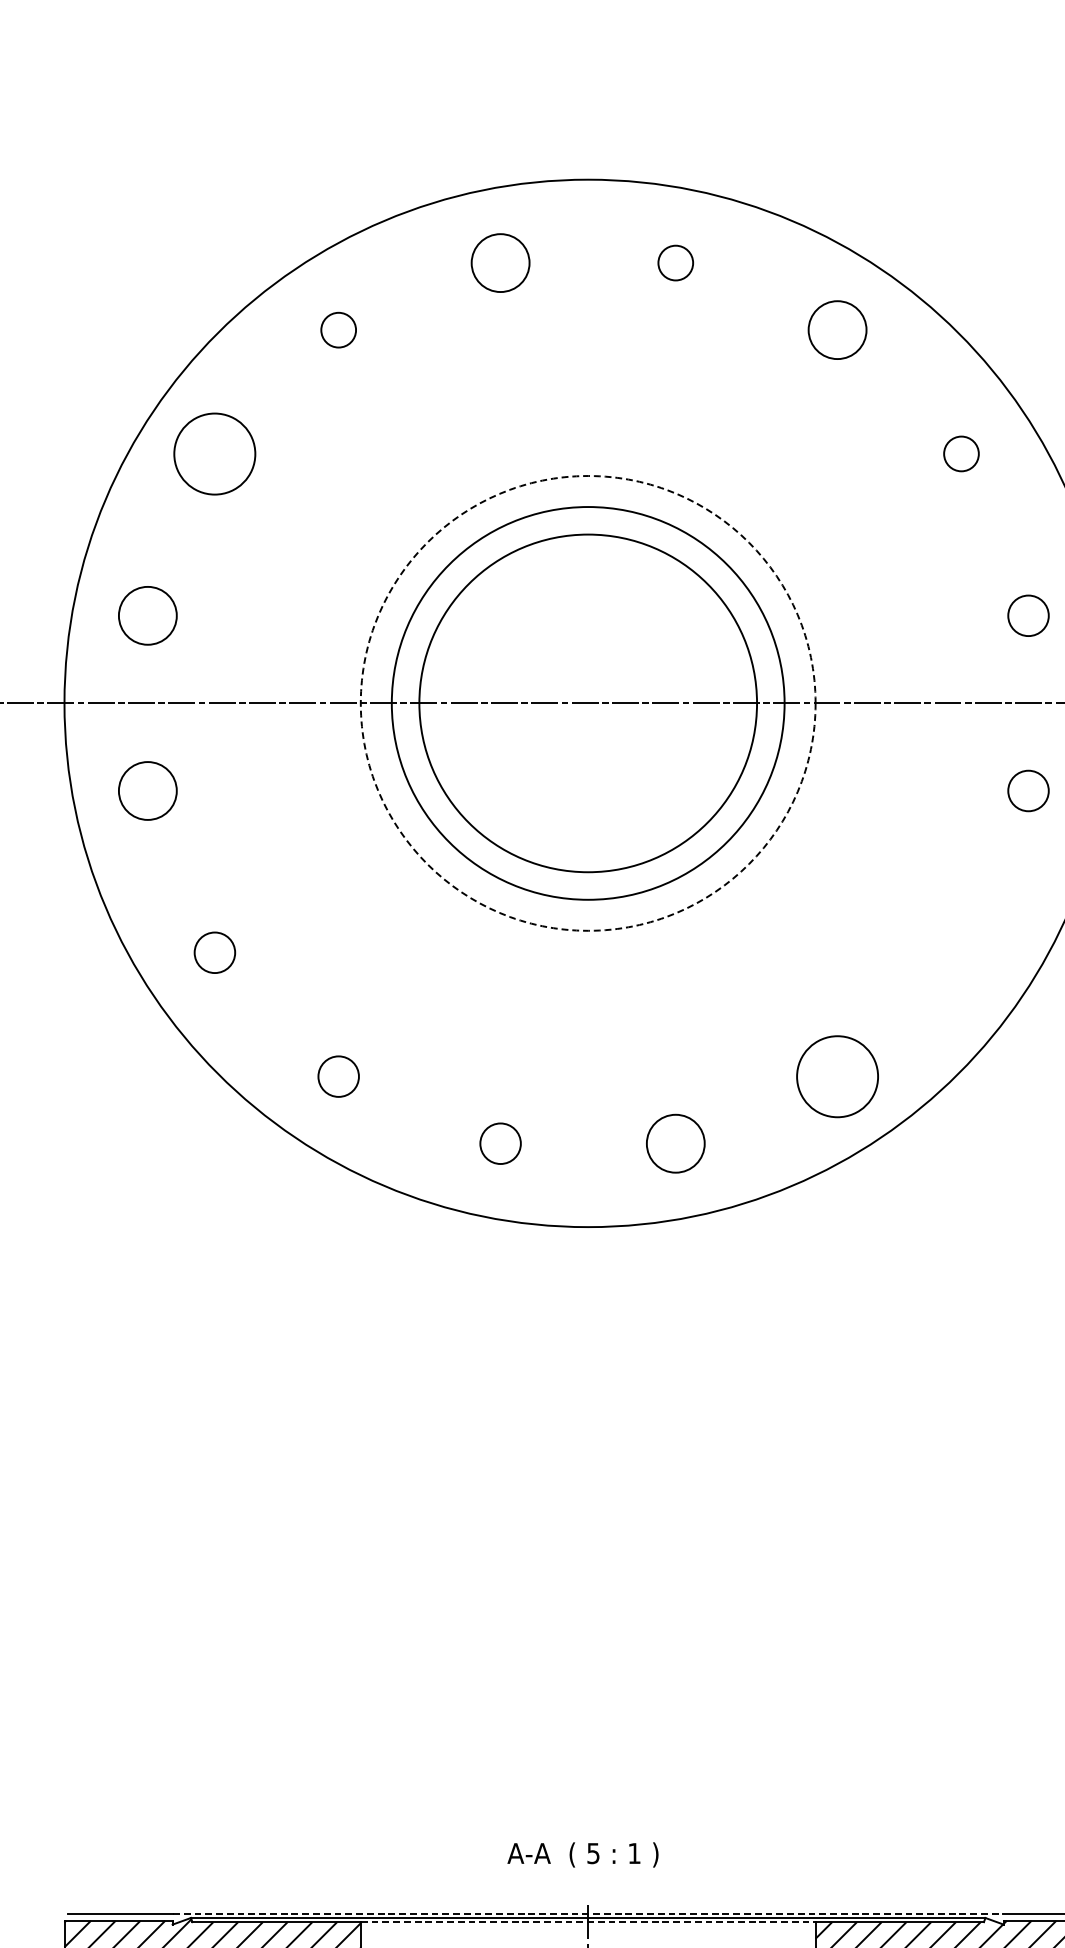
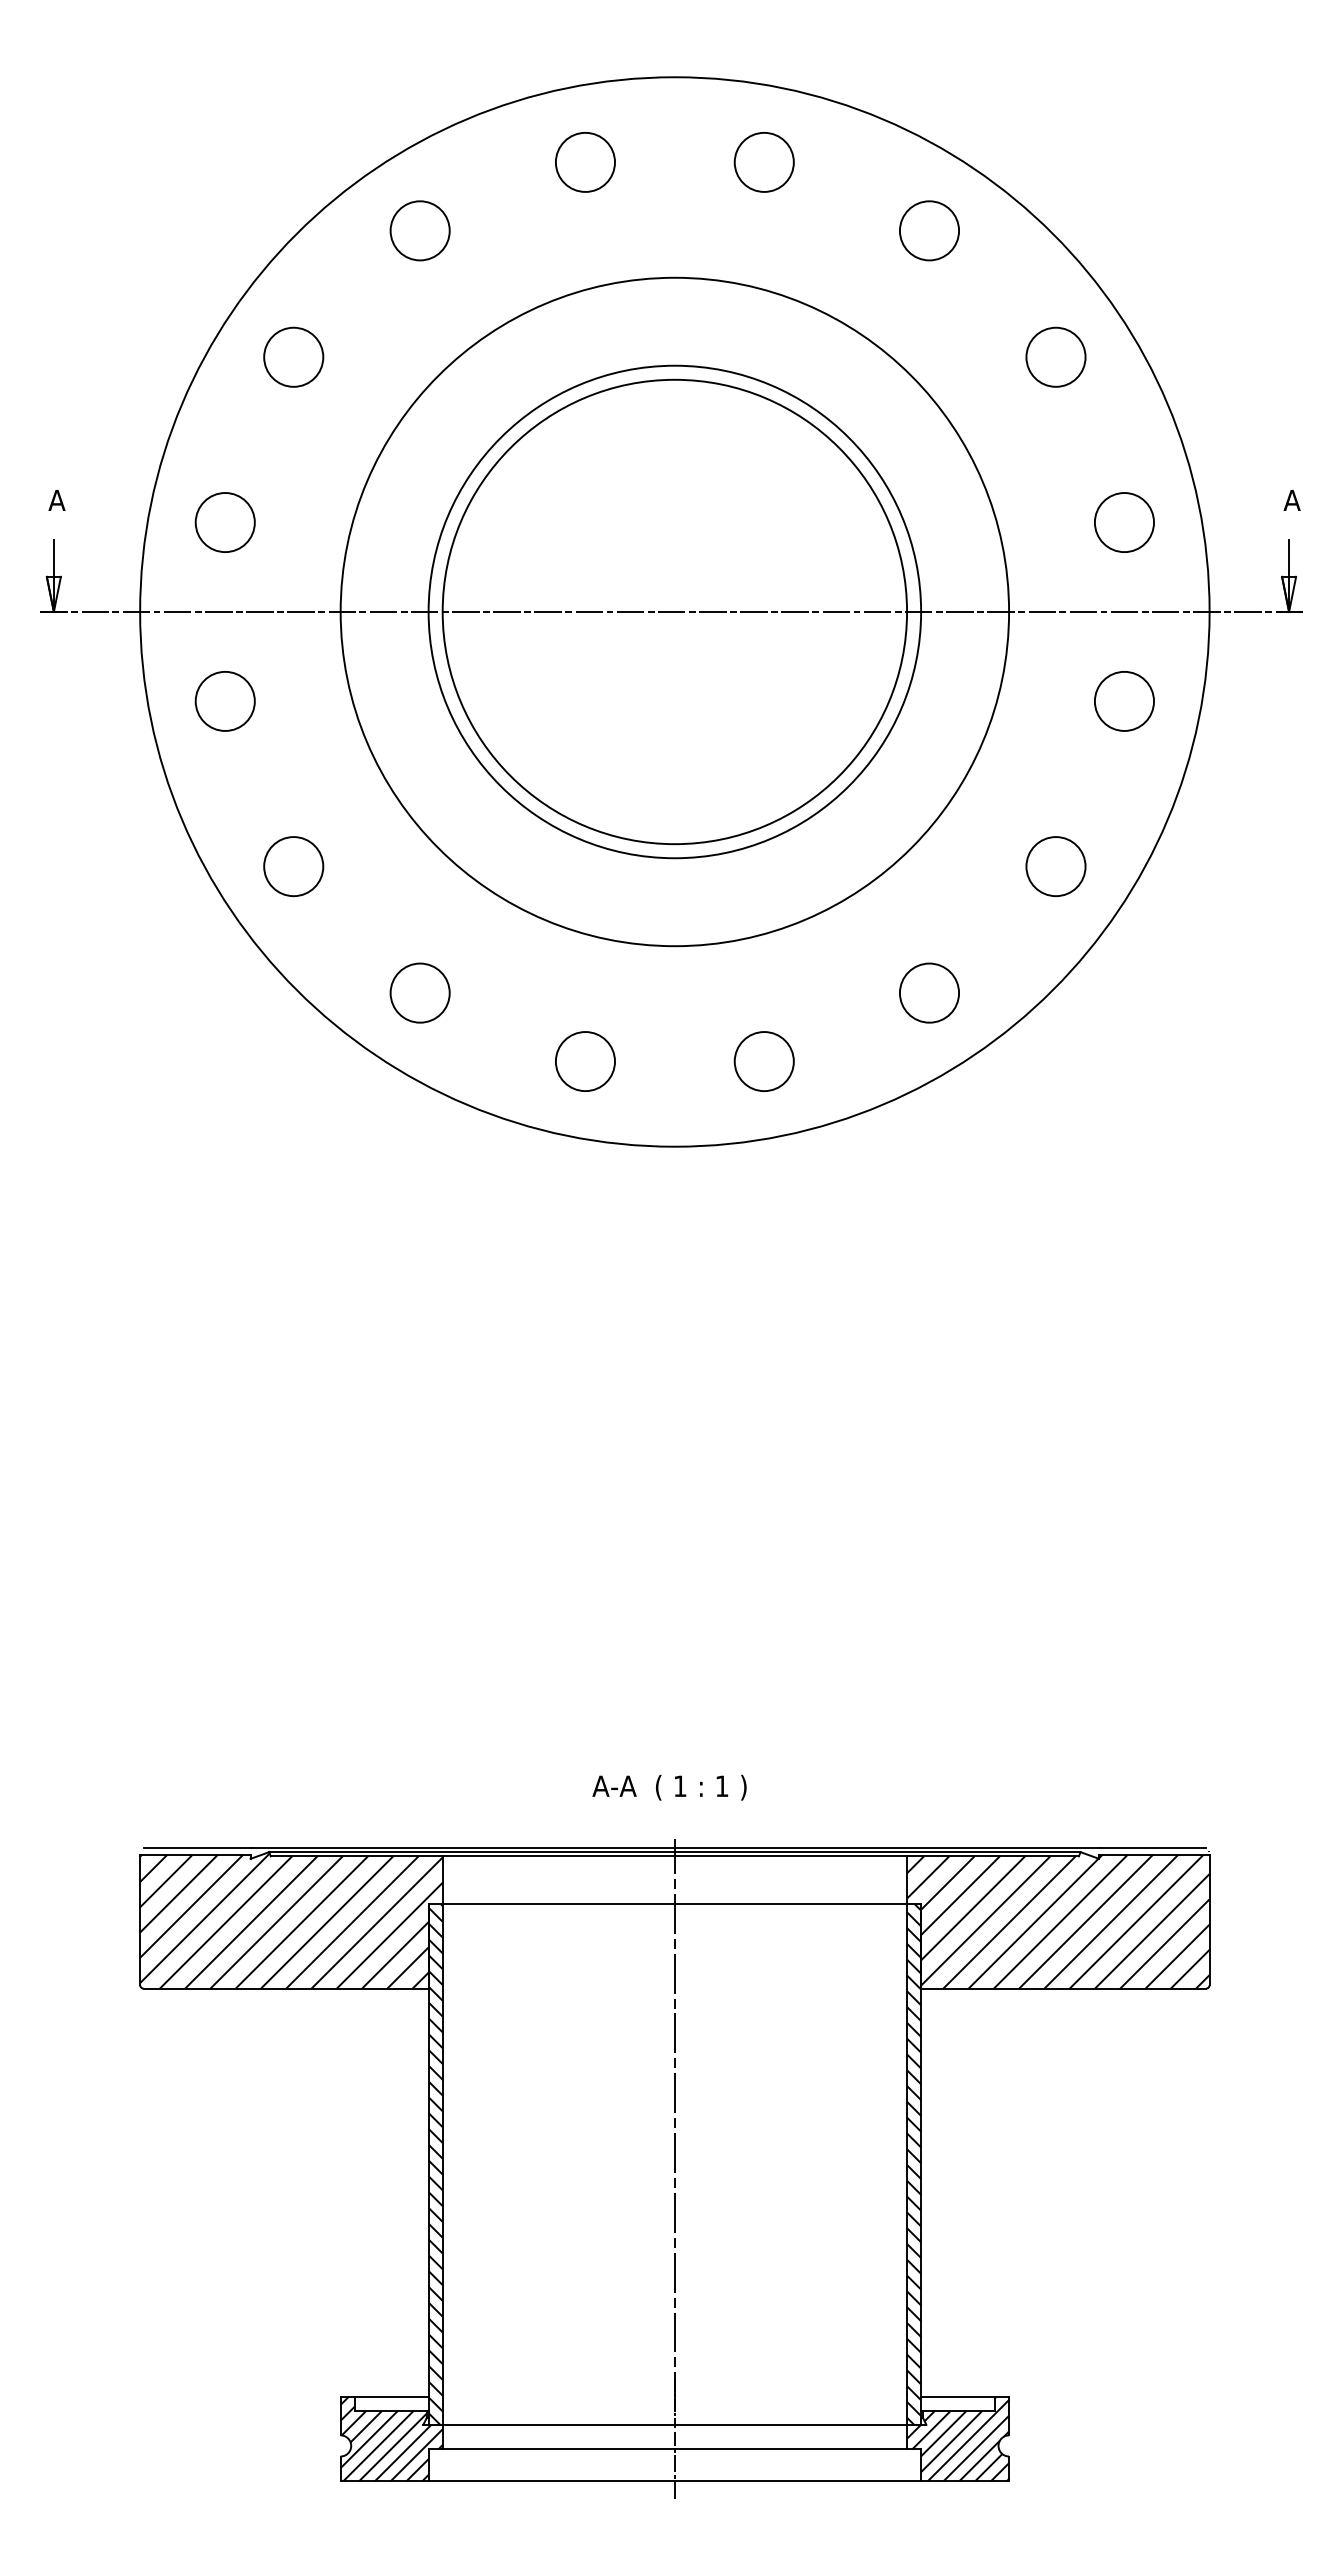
circle: (675, 262) -> (763, 161), size x1.67
circle: (338, 329) -> (419, 230), size x1.67
circle: (214, 453) -> (293, 356), size x0.71
circle: (960, 453) -> (1055, 356), size x1.67
circle: (1028, 615) -> (1124, 522), size x1.43
circle: (587, 702) -> (674, 611), dashed -> solid
circle: (587, 702) -> (674, 611), size x1.43
circle: (587, 702) -> (674, 611), size x1.67
circle: (1028, 790) -> (1124, 700), size x1.43
circle: (214, 952) -> (293, 866), size x1.43
circle: (960, 952) -> (1055, 866), added
circle: (338, 1076) -> (419, 992), size x1.43
circle: (837, 1076) -> (929, 992), size x0.71
circle: (500, 1143) -> (585, 1061), size x1.43
text: (593, 1853) -> (680, 1786), 5 -> 1
line: (587, 1913) -> (674, 1847), dashed -> solid
line: (588, 1922) -> (675, 1856), dashed -> solid

